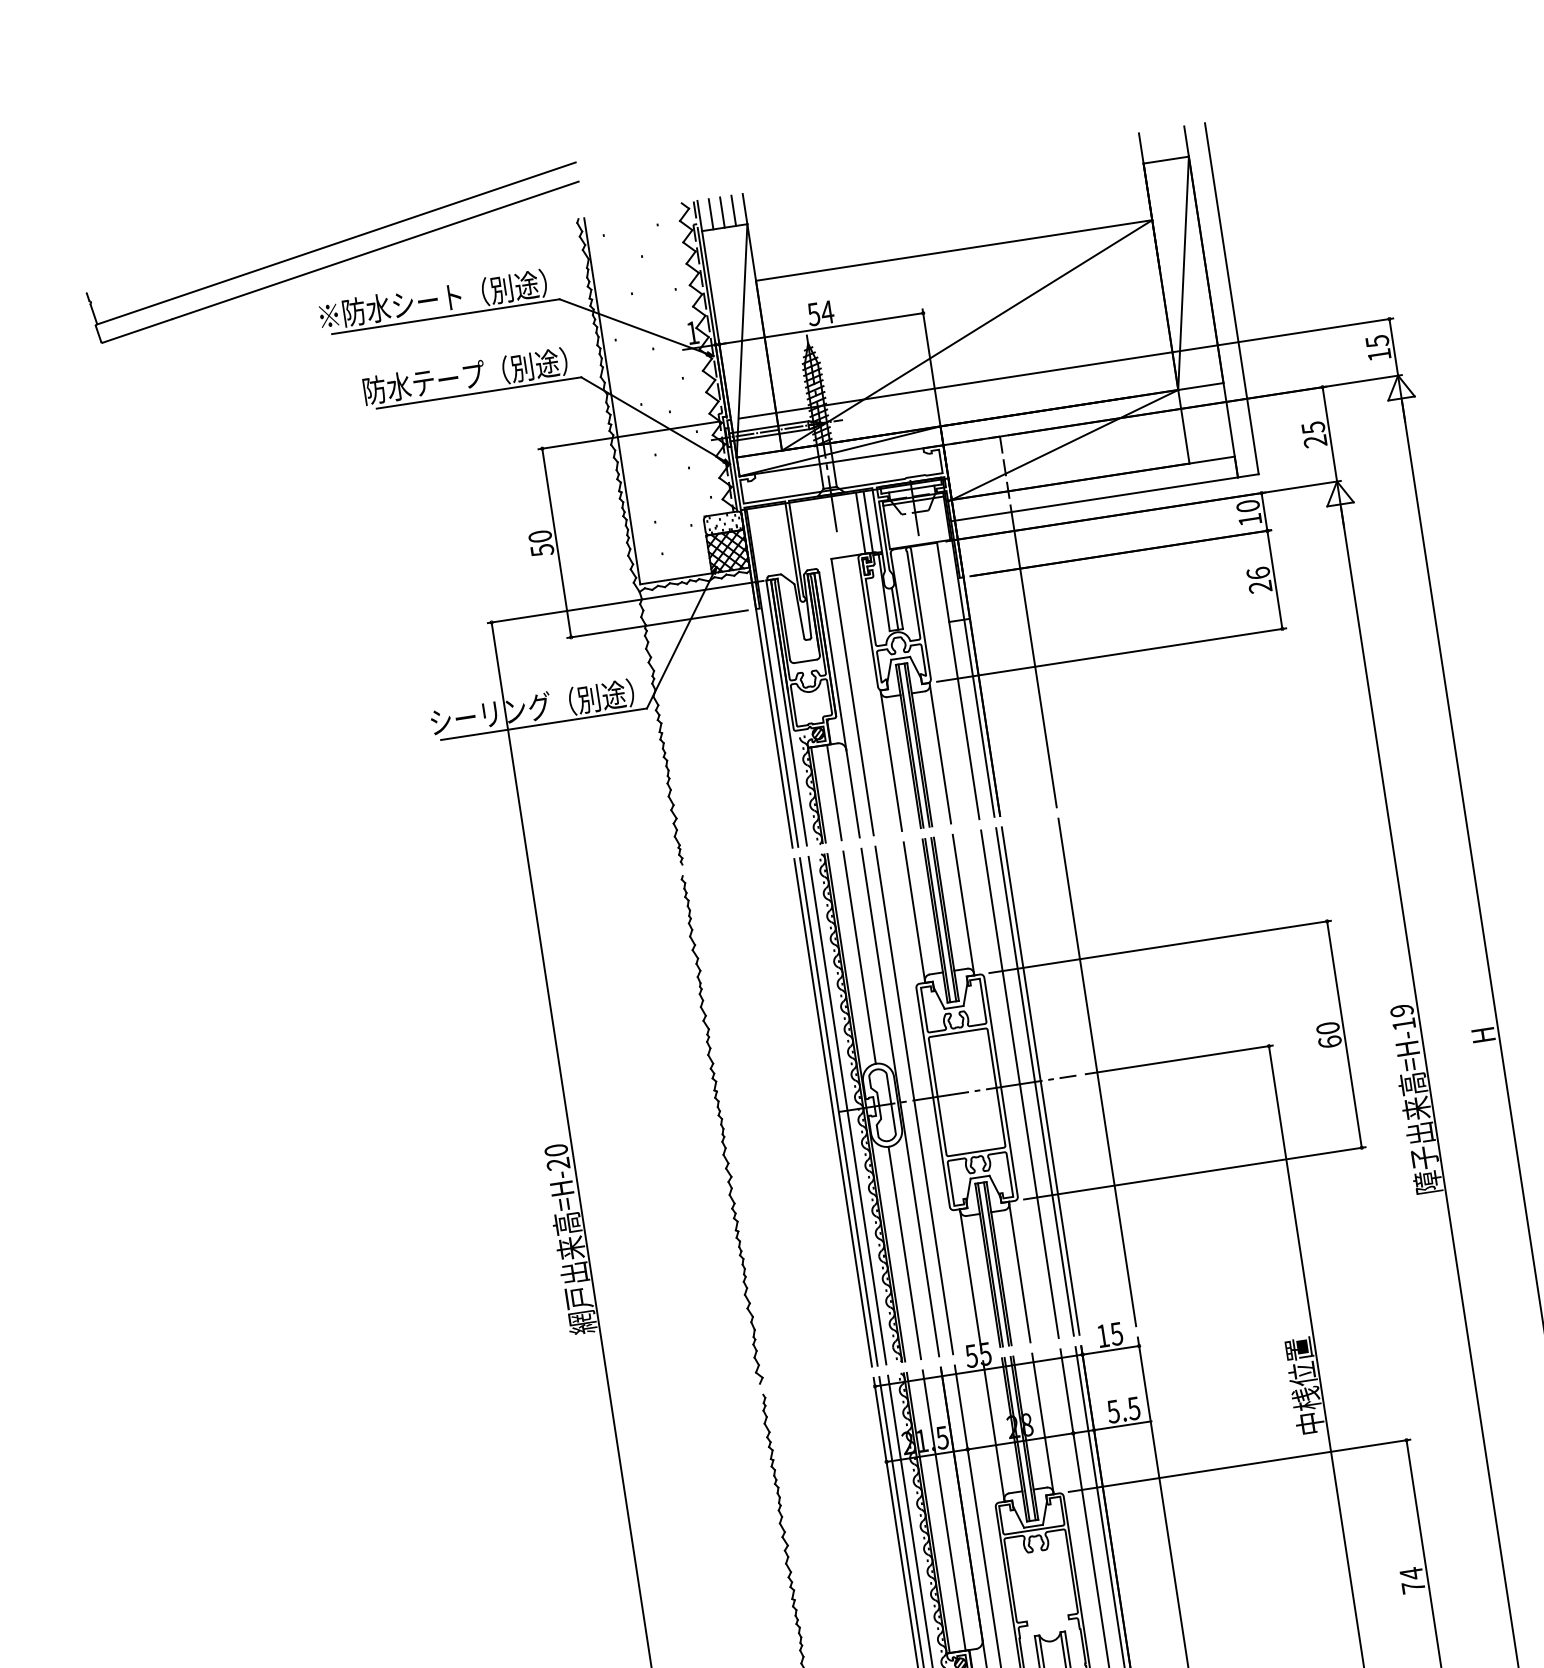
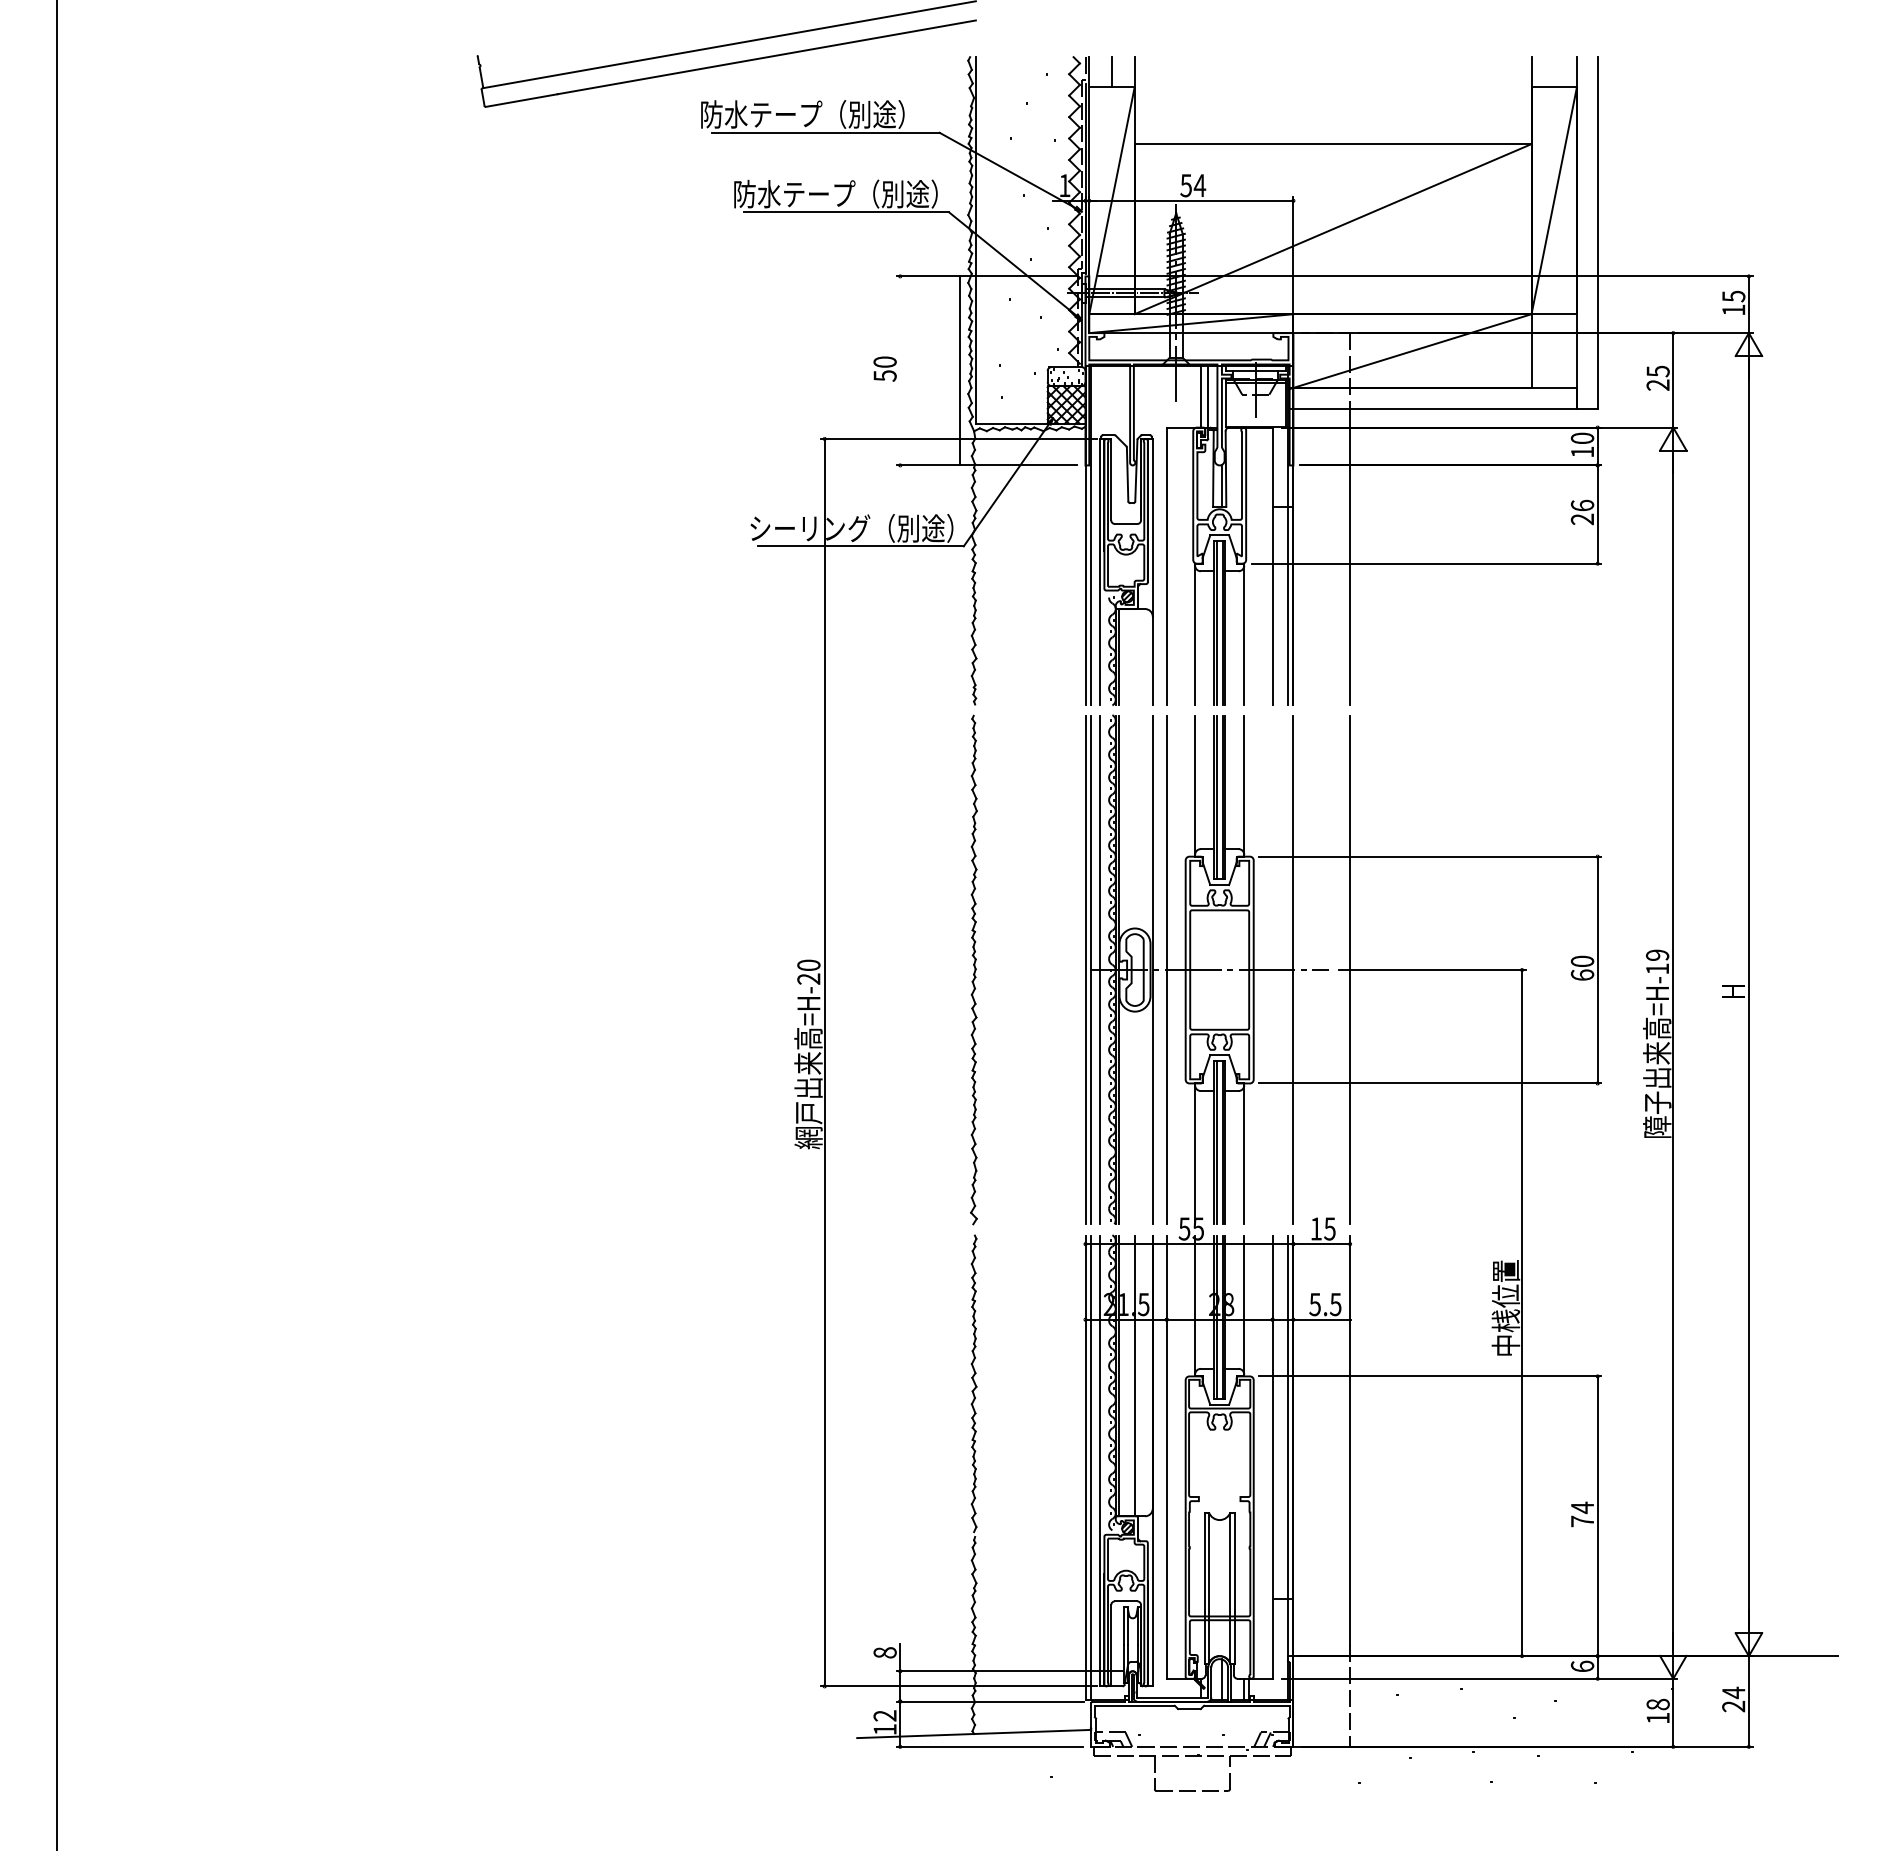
line: (733, 211) -> (1123, 72), removed
line: (711, 214) -> (1100, 72), removed
text: (432, 299) -> (815, 114), ※防水シート（別途） -> 防水テープ（別途）
line: (556, 542) -> (960, 370), moved
line: (834, 792) -> (1134, 656), removed
line: (859, 957) -> (1134, 821), removed
line: (1034, 1081) -> (1287, 969), removed
line: (1019, 1083) -> (1272, 969), removed
line: (904, 1252) -> (1134, 1117), removed

